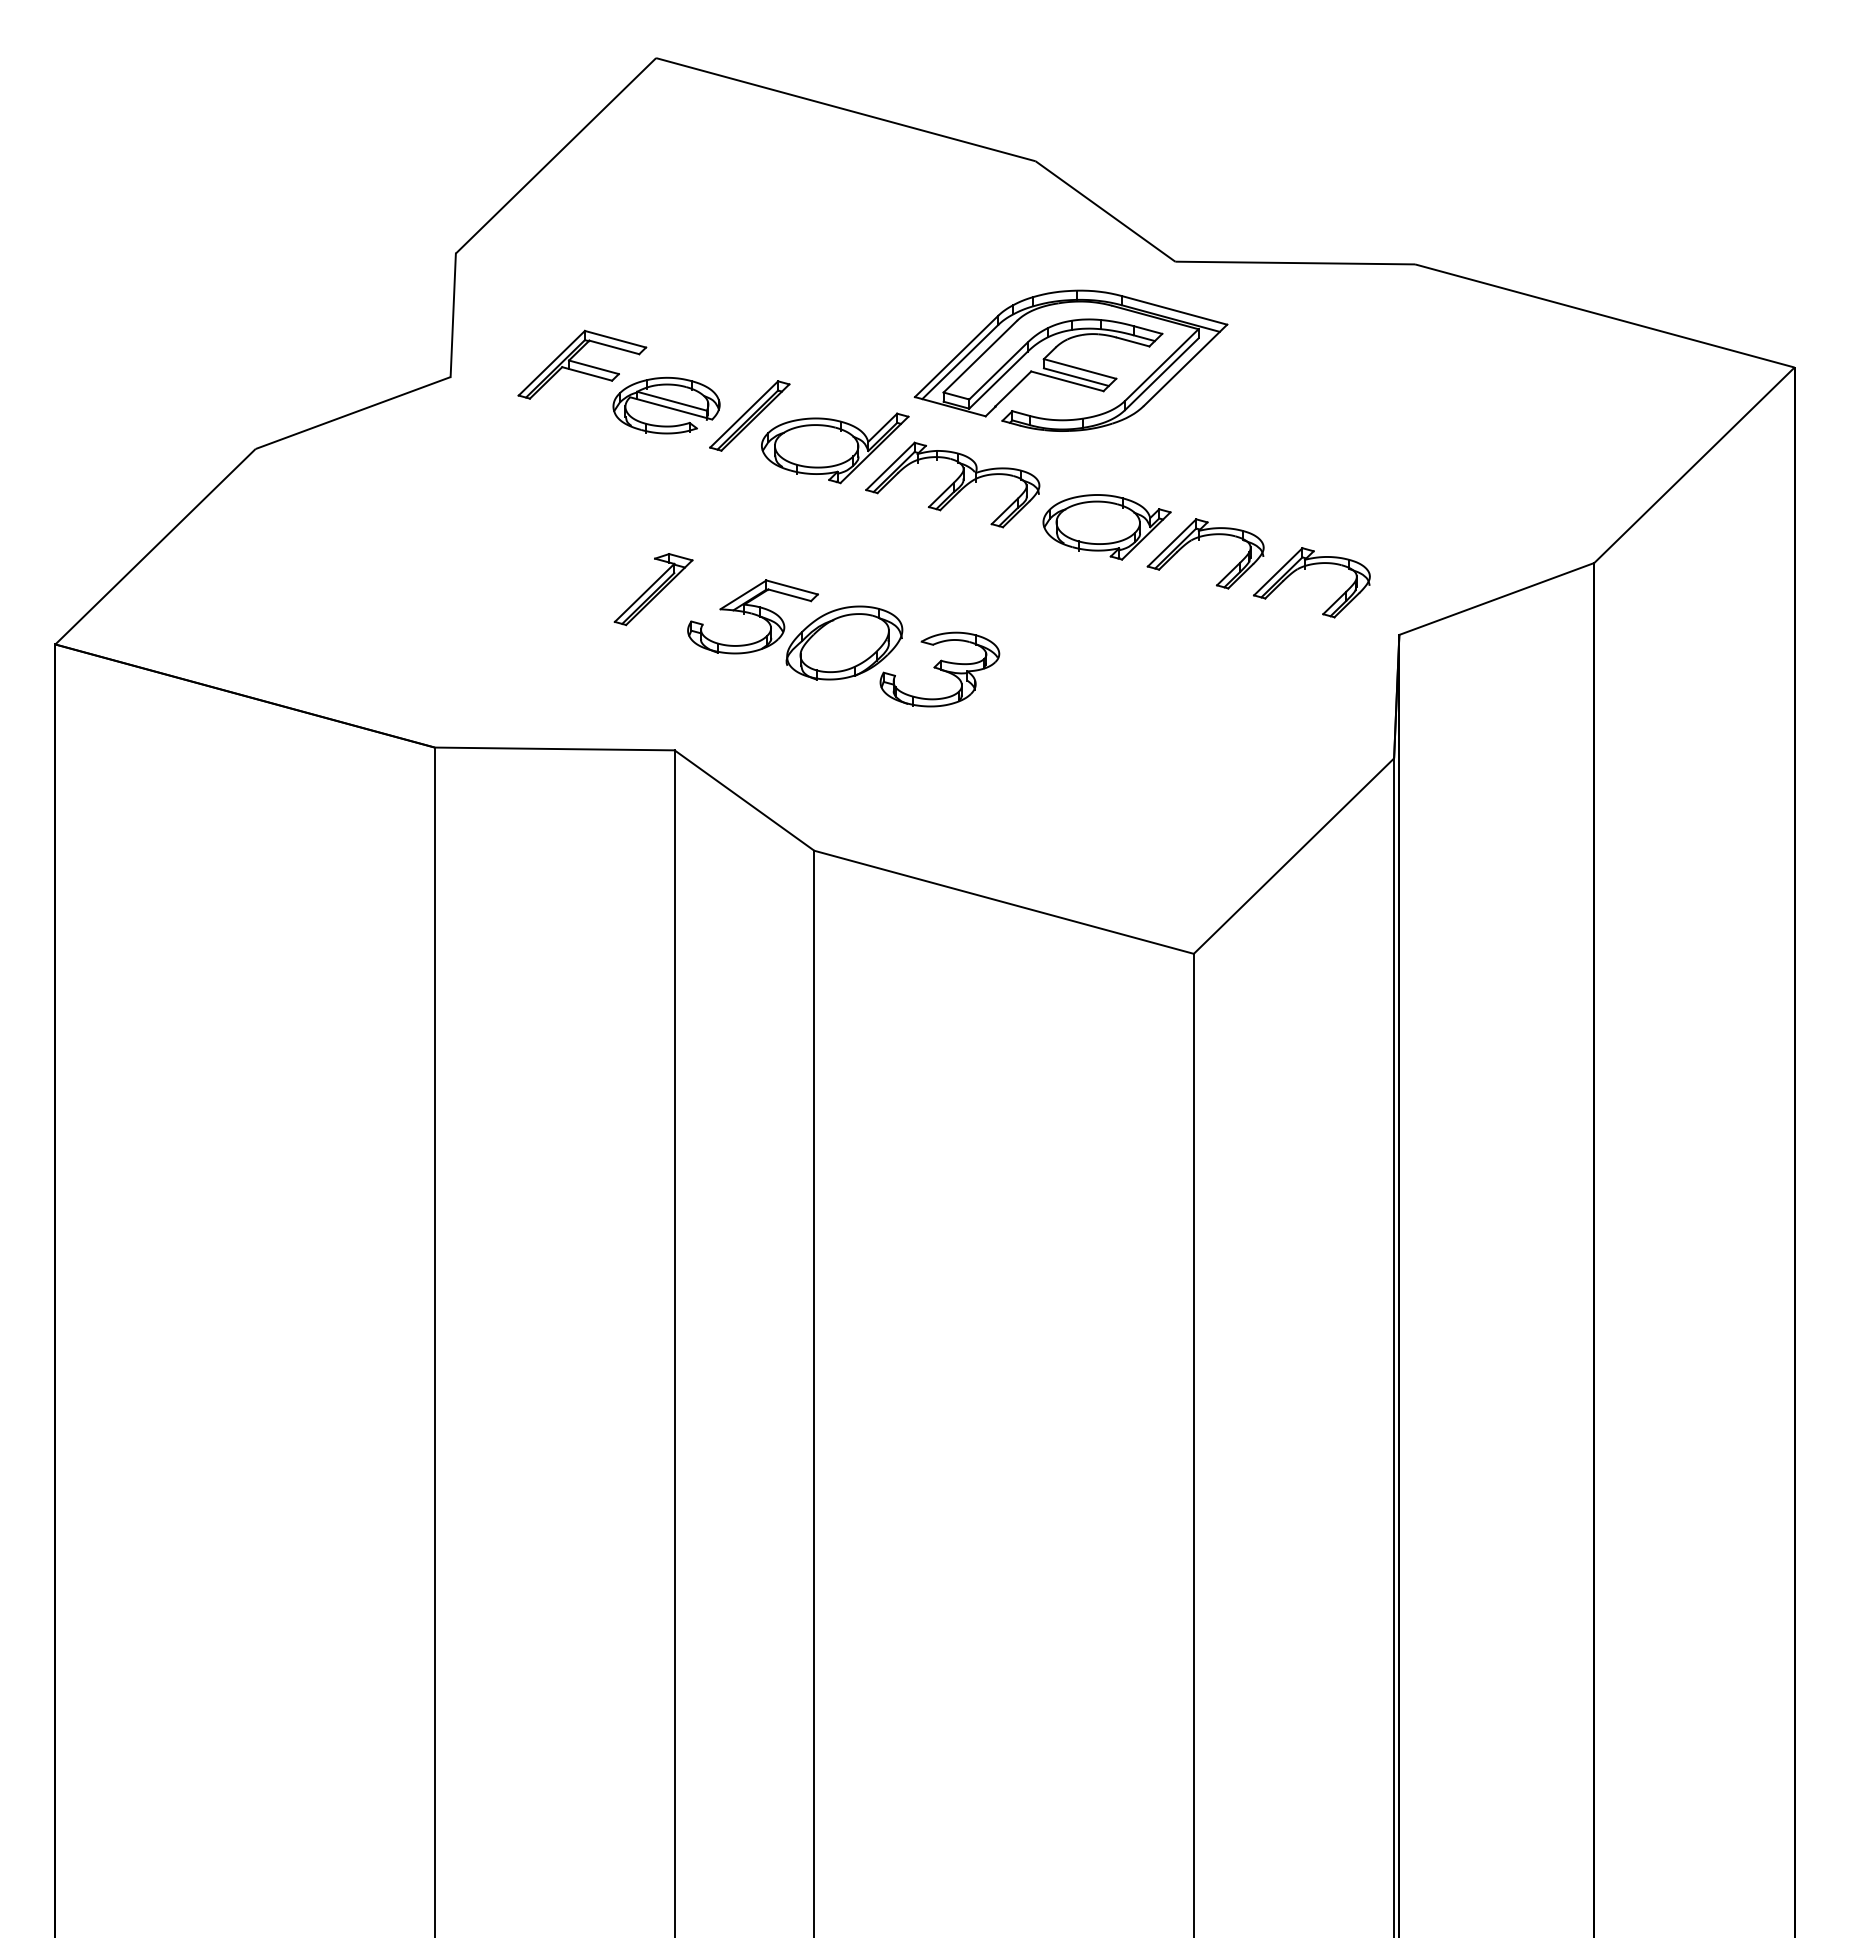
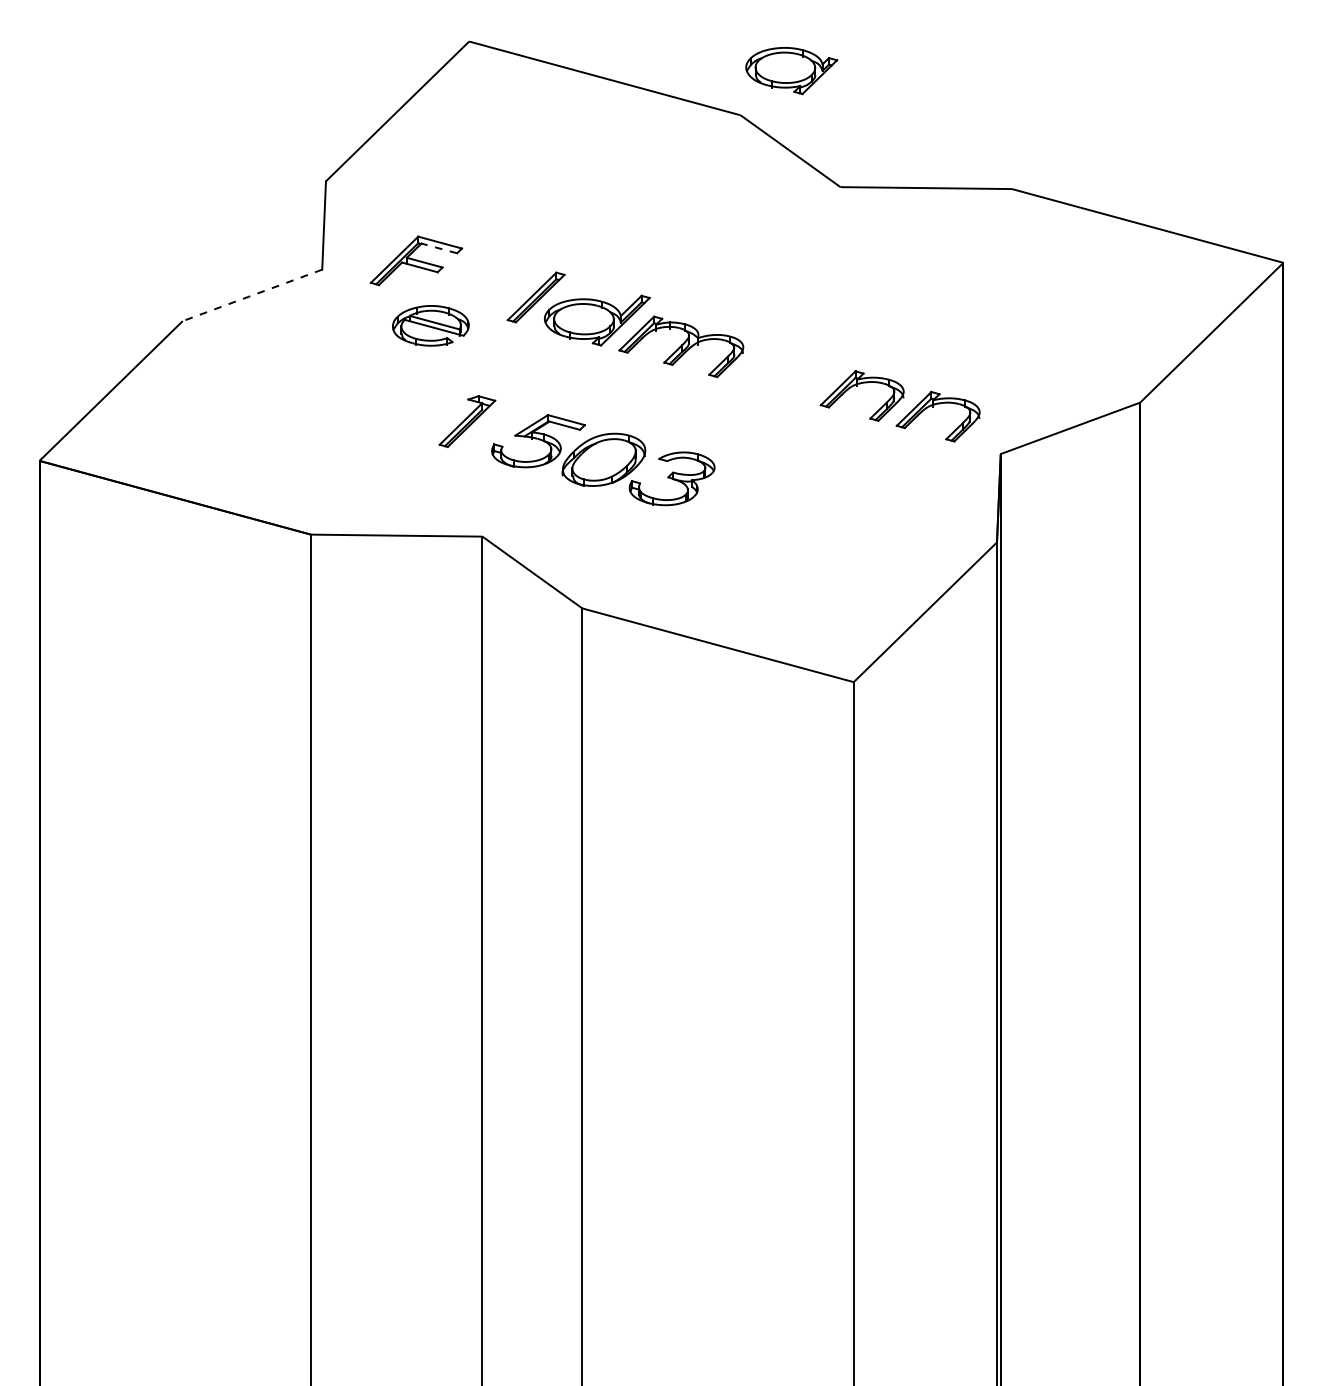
line: (614, 347) -> (439, 248), solid -> dashed
part: (1070, 360) -> (765, 257), removed
part: (666, 405) -> (430, 325), moved
line: (352, 413) -> (252, 295), solid -> dashed
part: (1106, 527) -> (791, 71), moved

